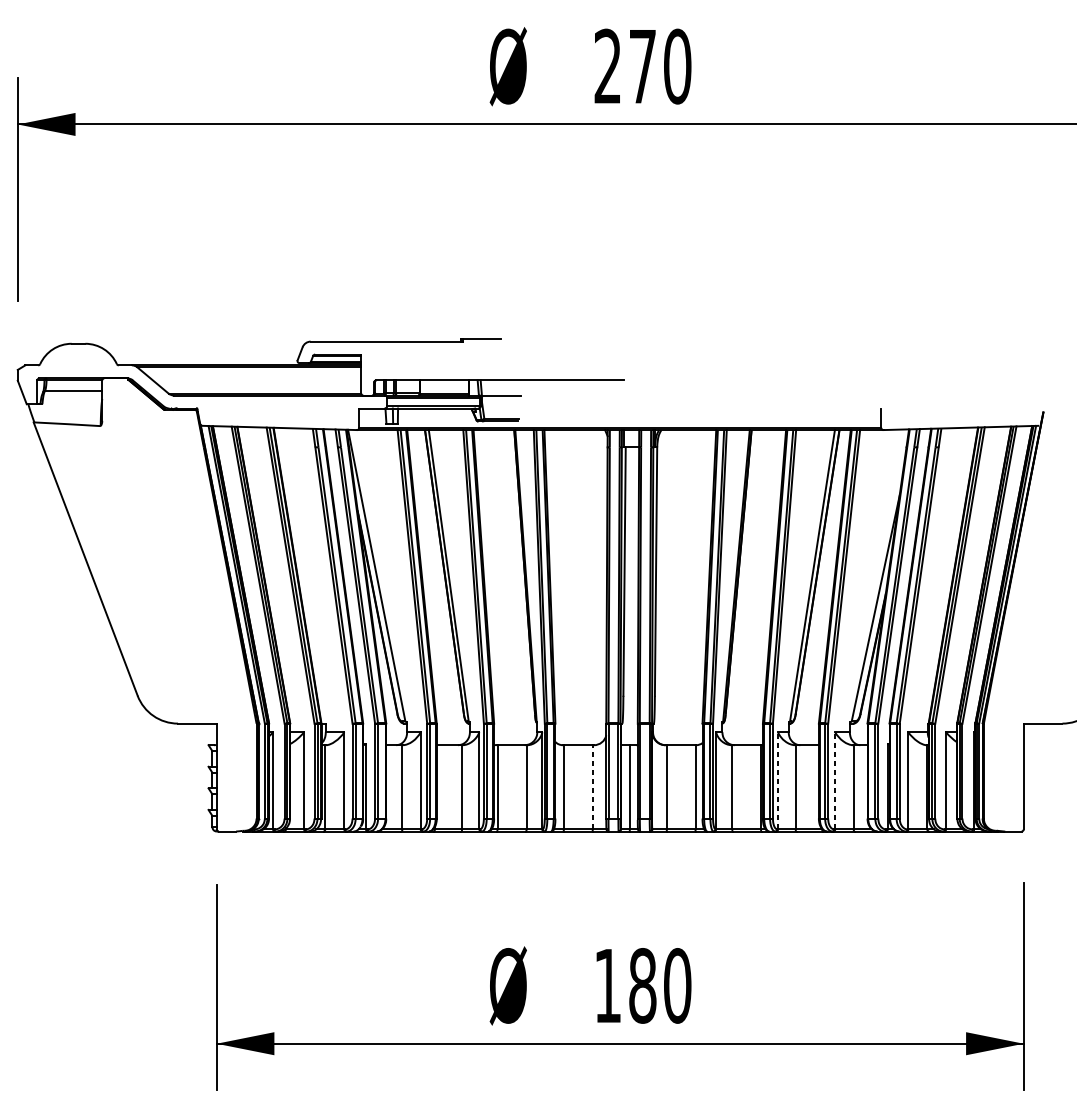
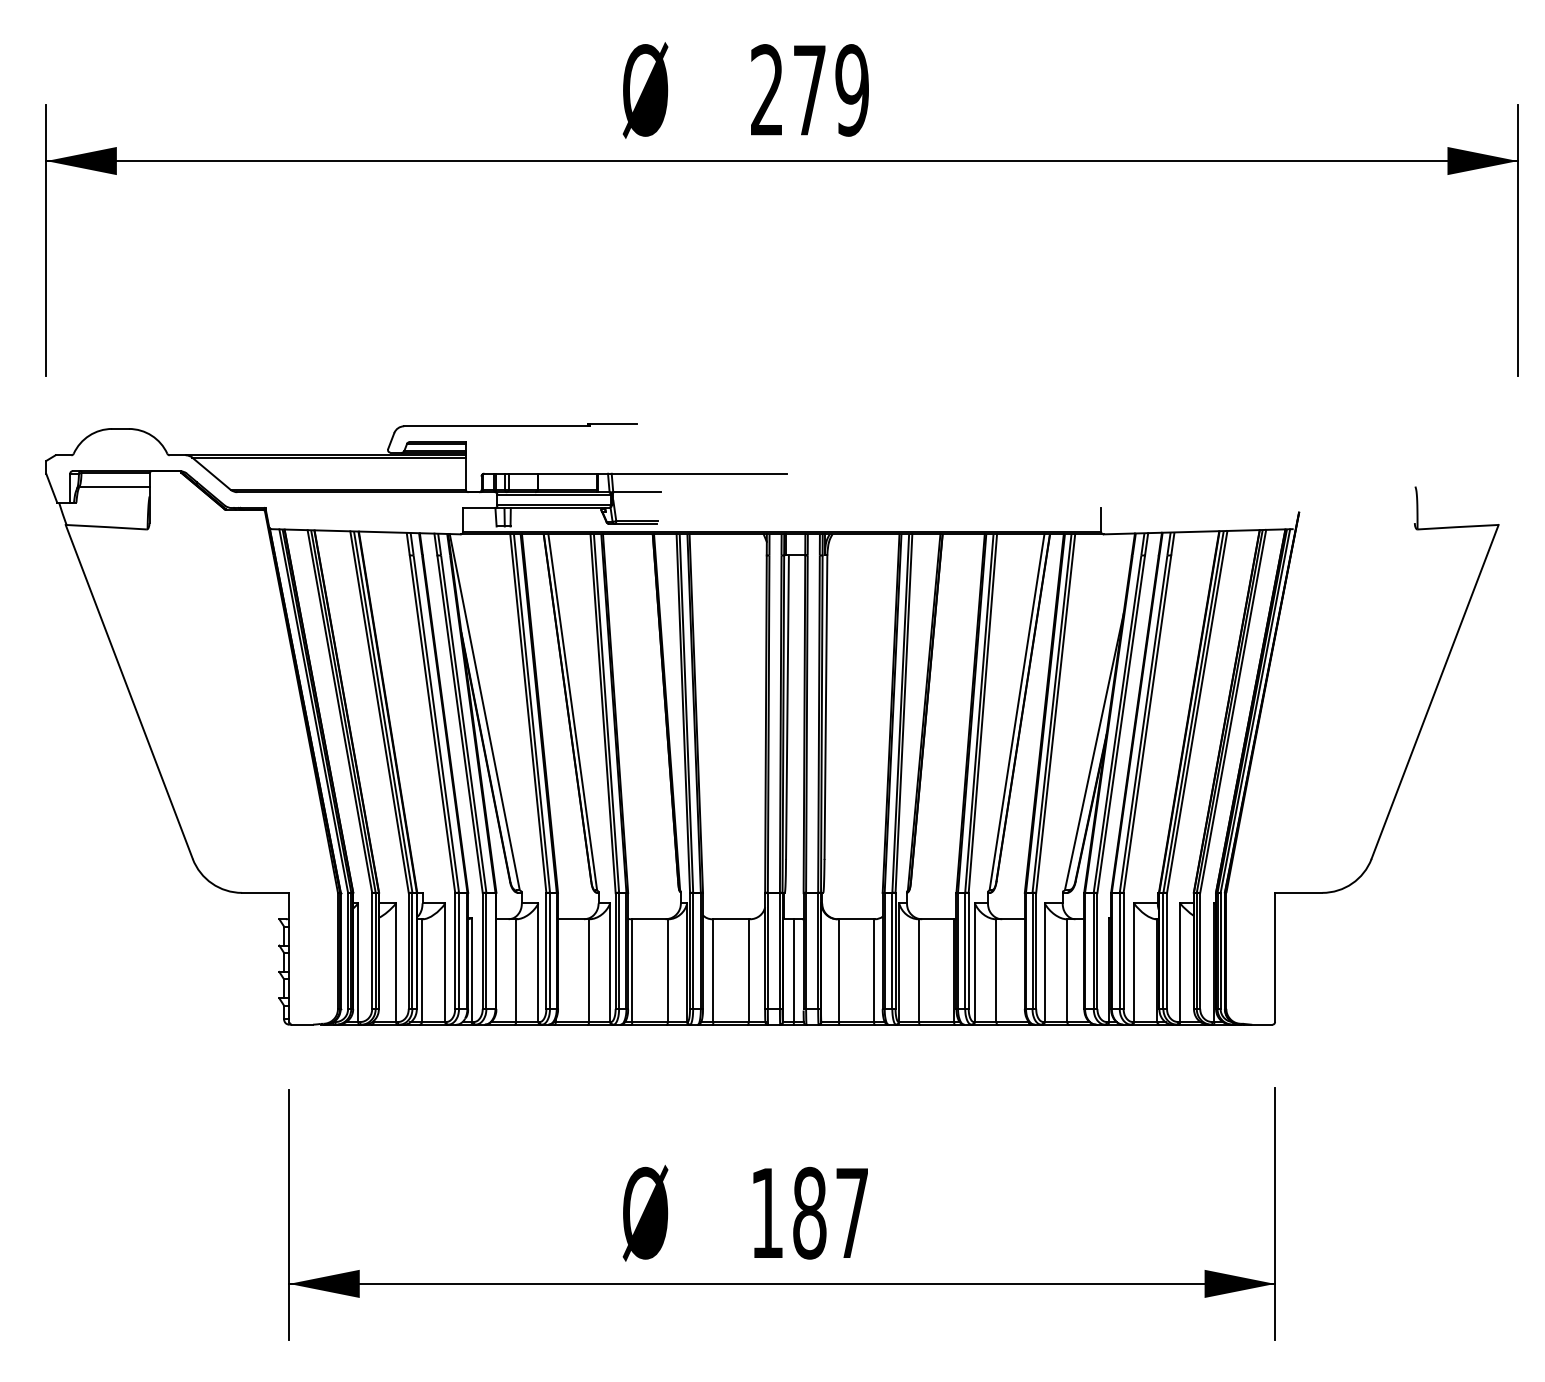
text: (677, 66) -> (852, 90), 270 -> 279
line: (777, 780) -> (974, 962), dashed -> solid
line: (834, 780) -> (1044, 962), dashed -> solid
line: (592, 787) -> (748, 970), dashed -> solid
text: (677, 985) -> (852, 1212), 180 -> 187

